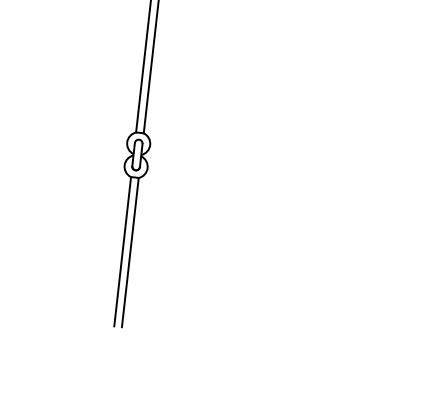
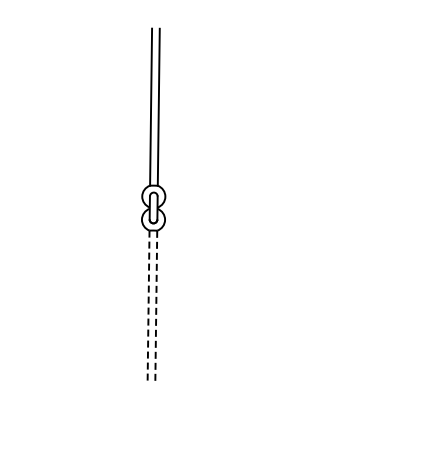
line: (122, 252) -> (148, 306), solid -> dashed
line: (130, 252) -> (156, 305), solid -> dashed

